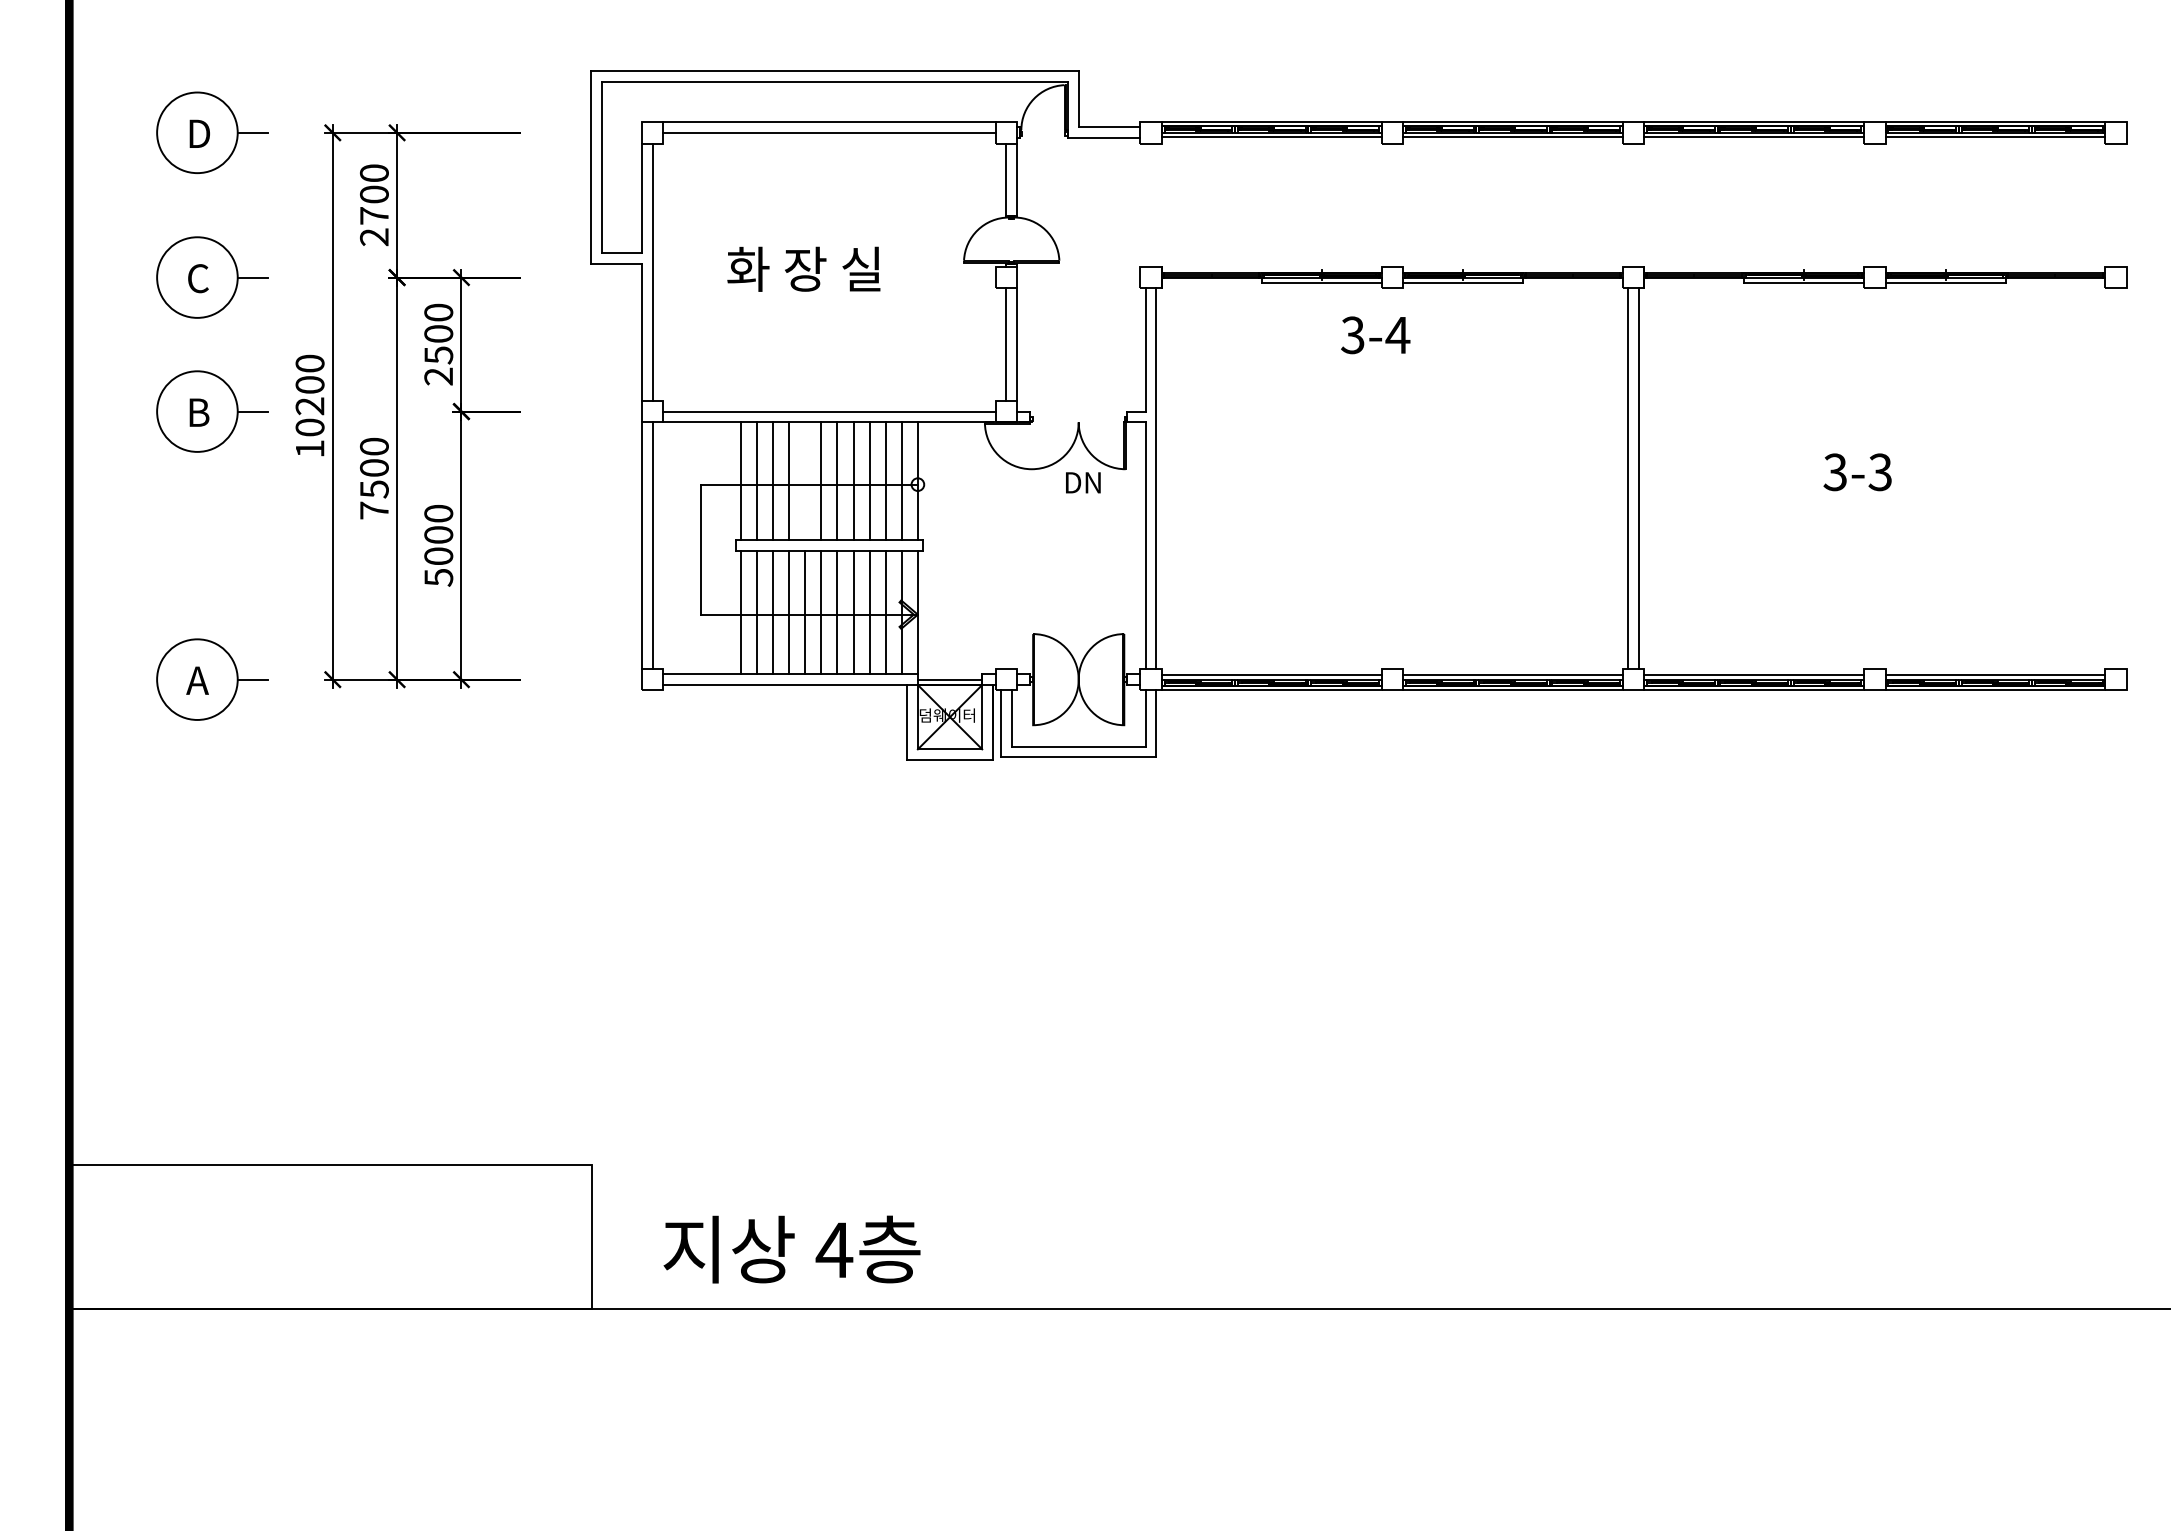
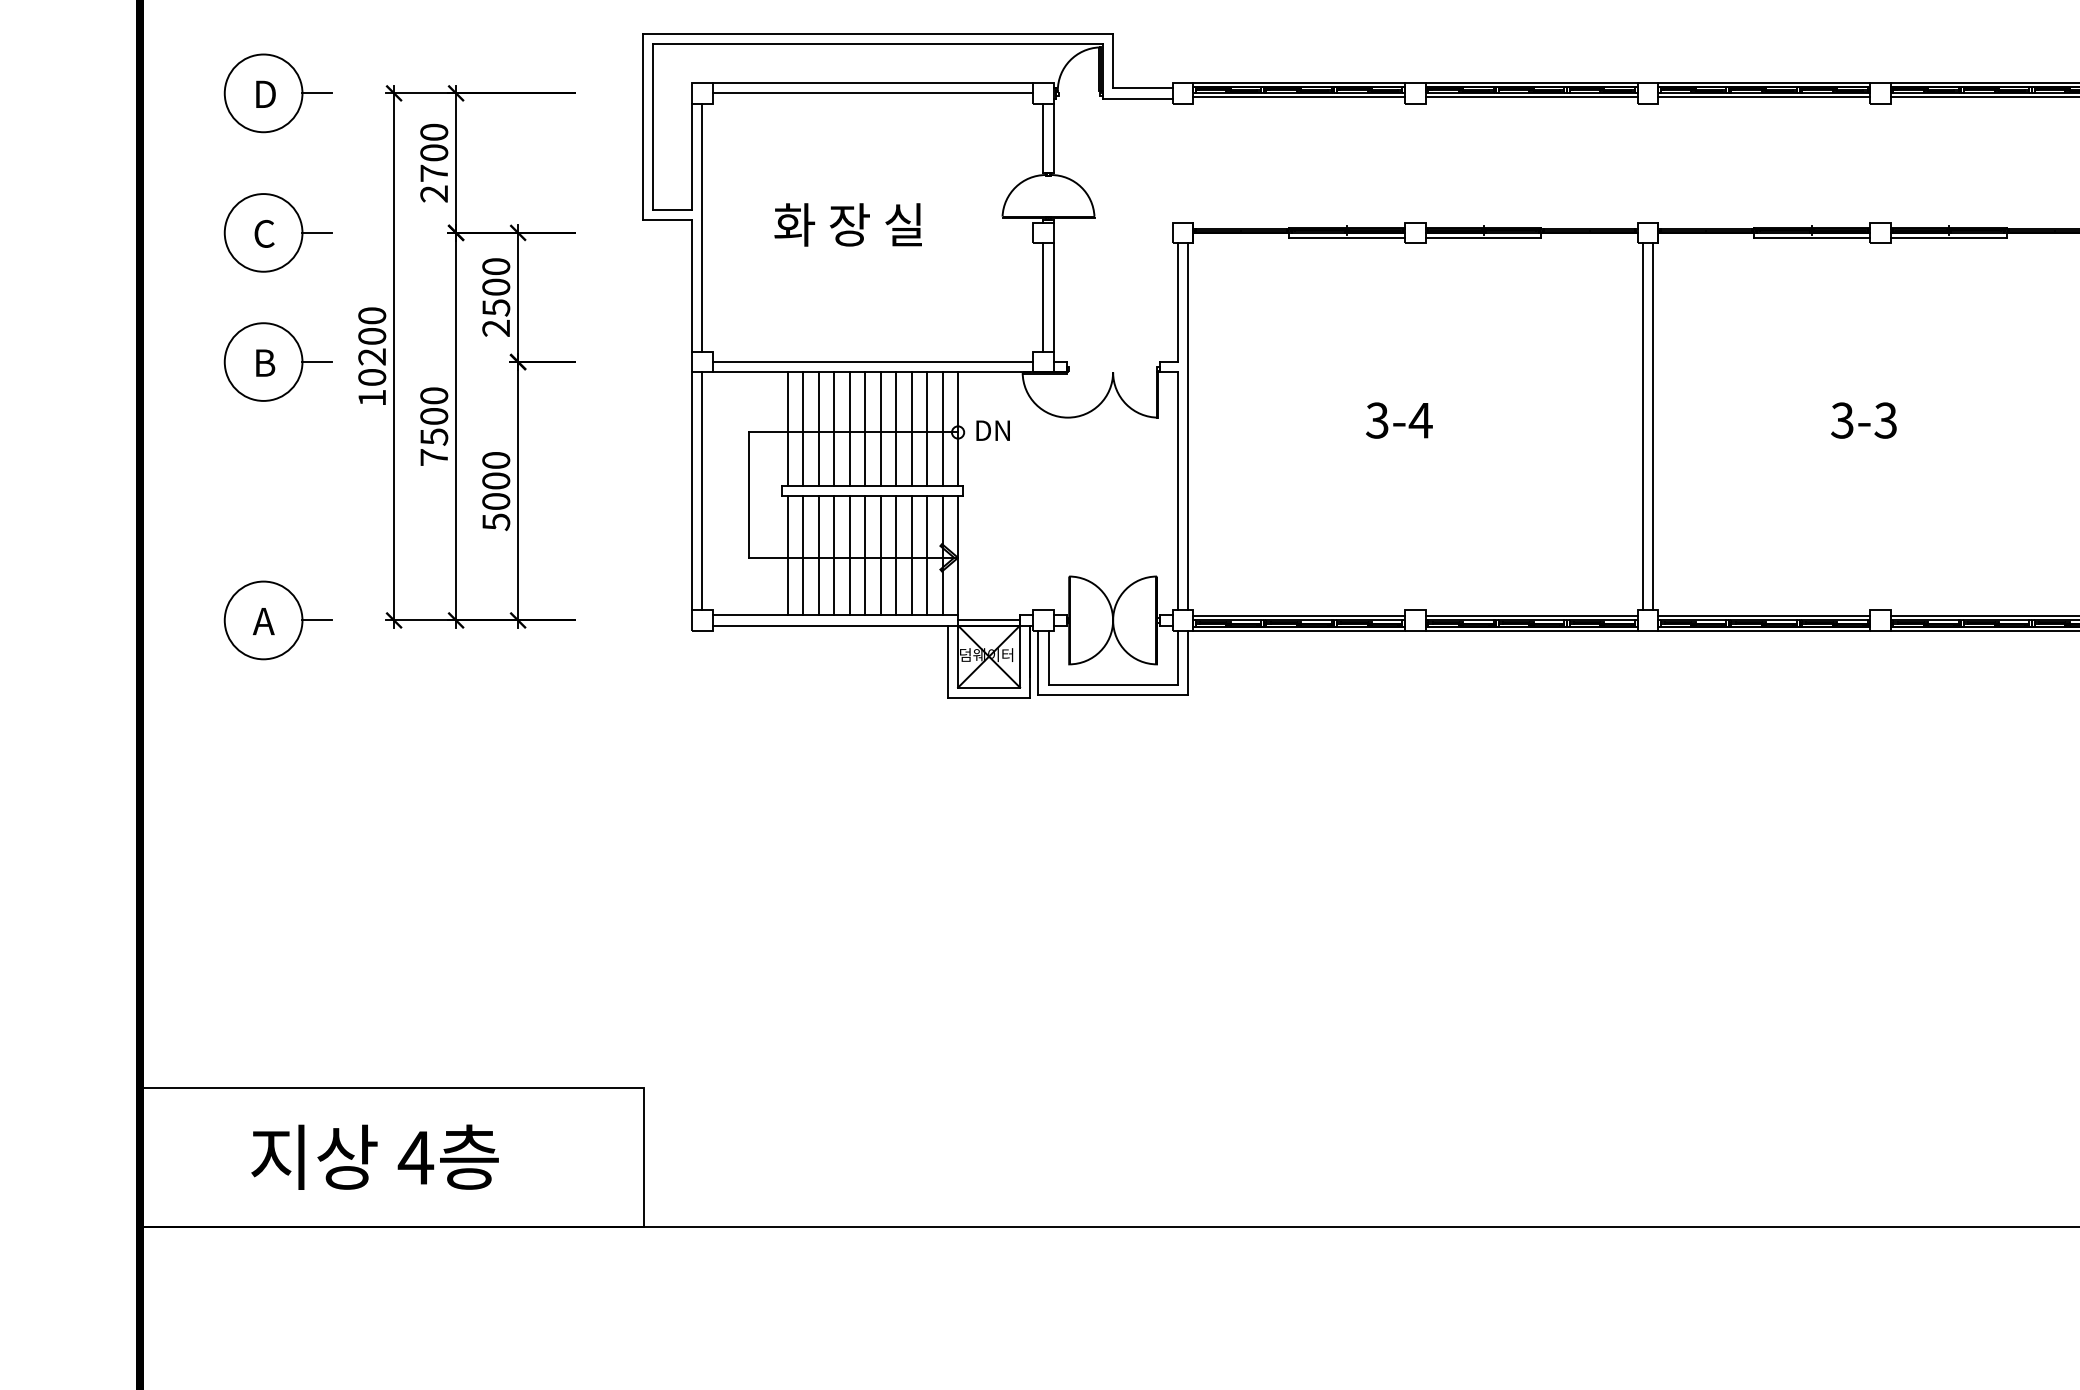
text: (1375, 335) -> (1399, 420), moved
line: (805, 481) -> (849, 429), added
text: (1083, 482) -> (993, 430), moved
text: (791, 1249) -> (374, 1157), moved

